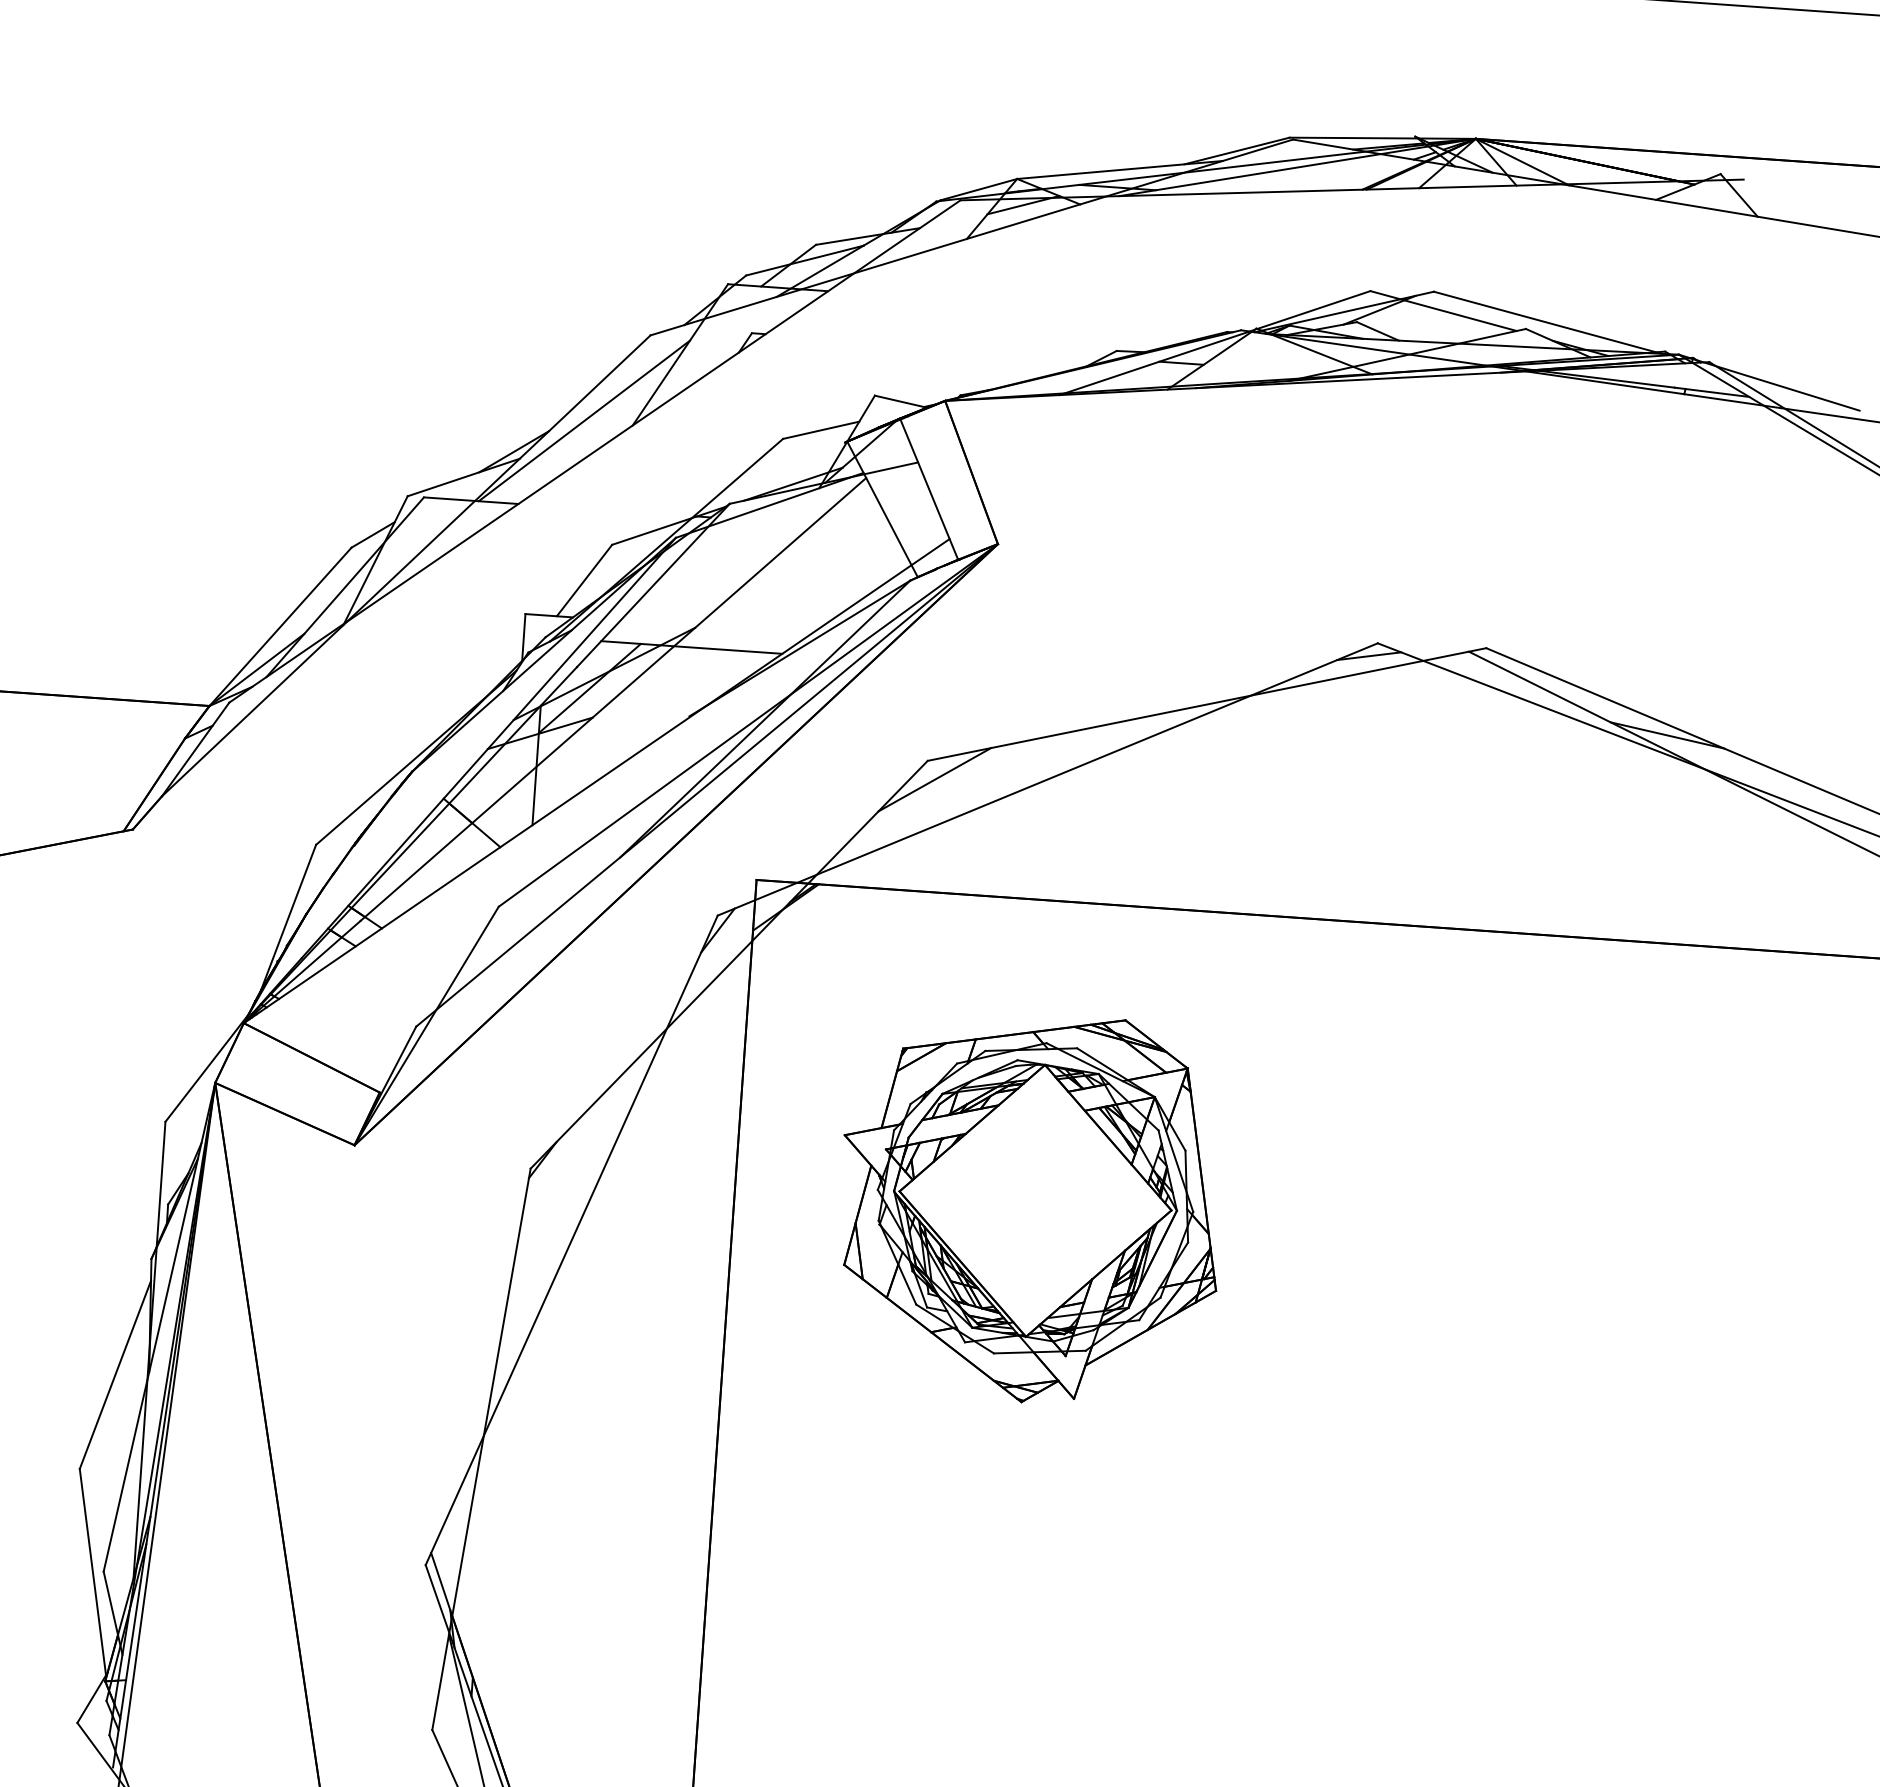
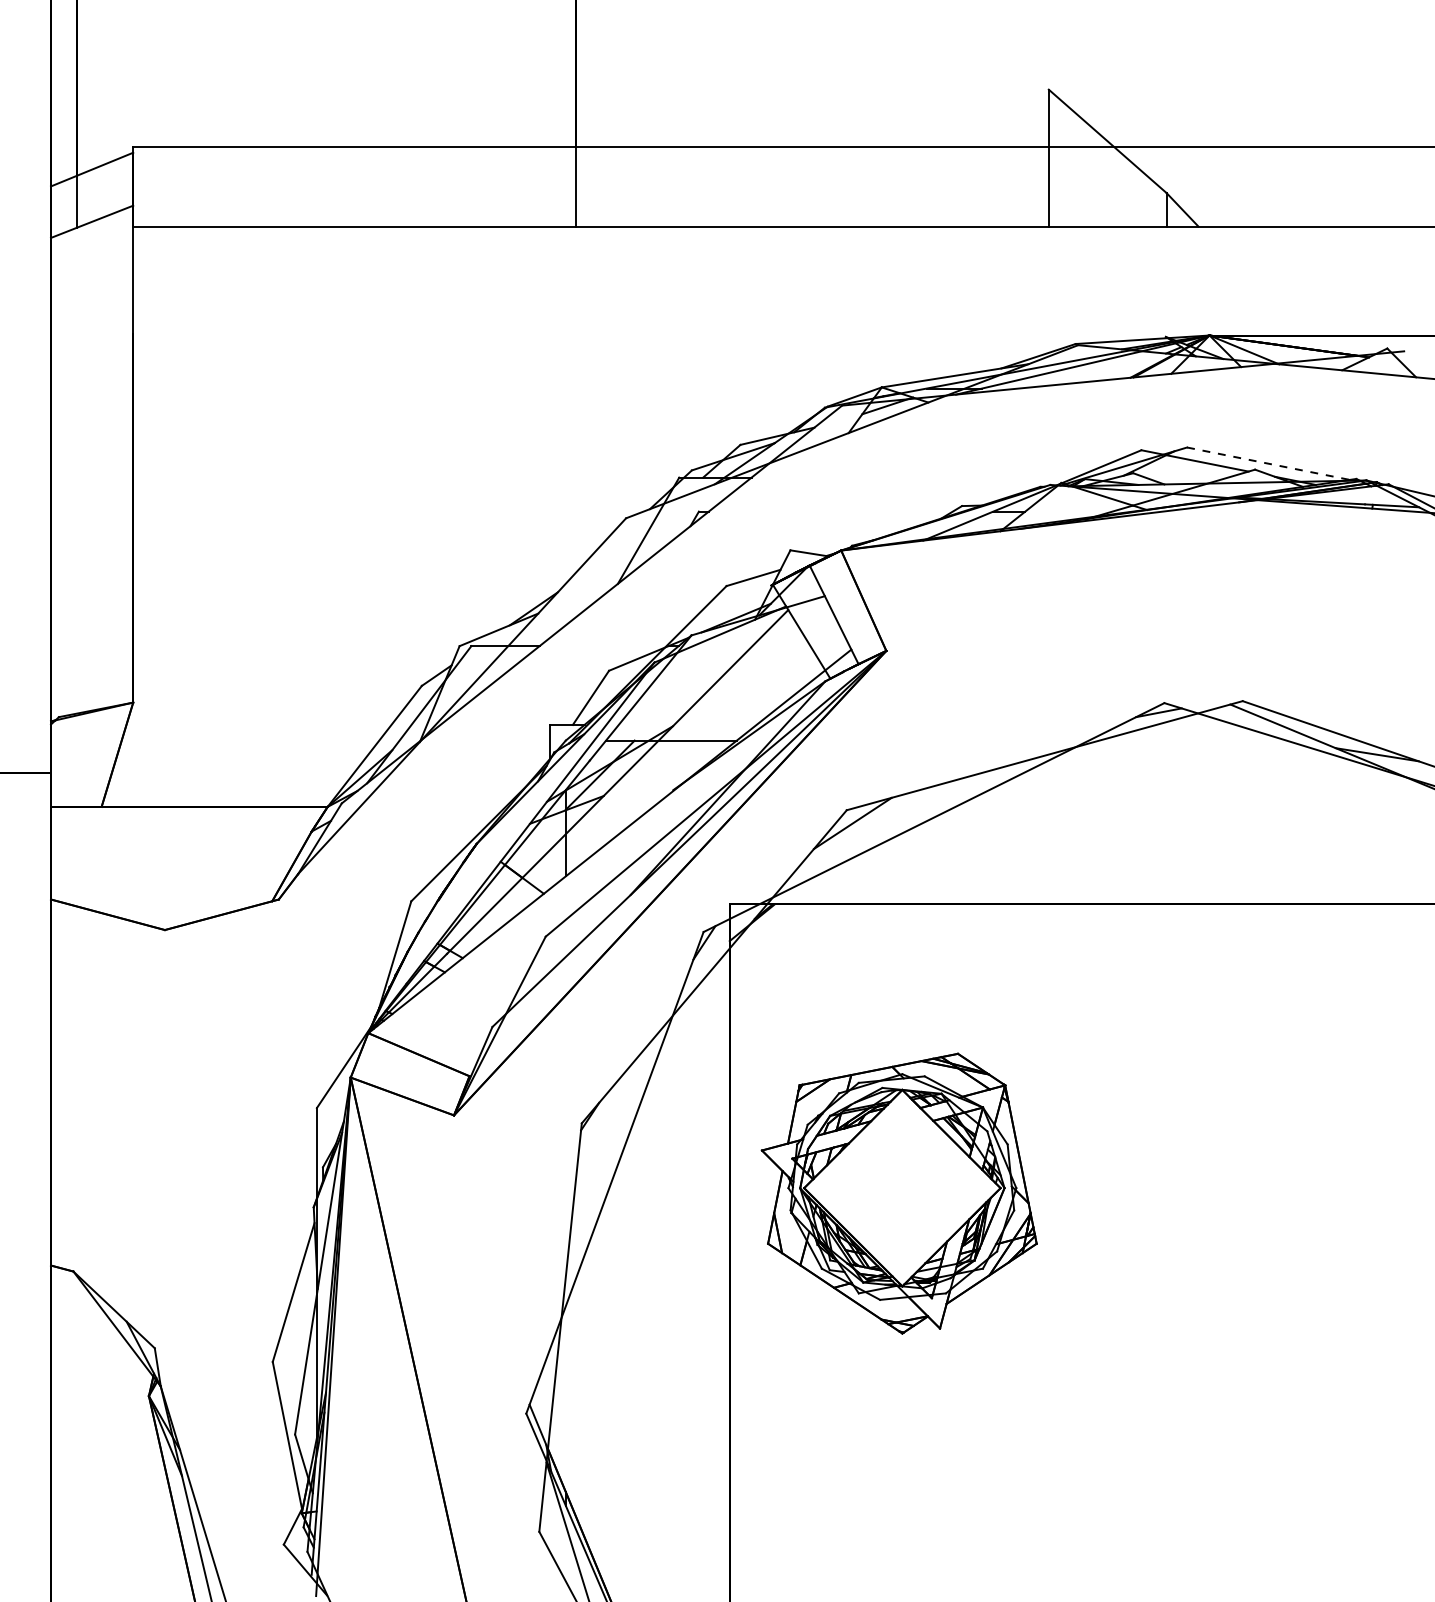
line: (1549, 323) -> (1271, 464), solid -> dashed
line: (583, 421) -> (582, 583), removed
part: (1029, 1207) -> (898, 1193), moved

